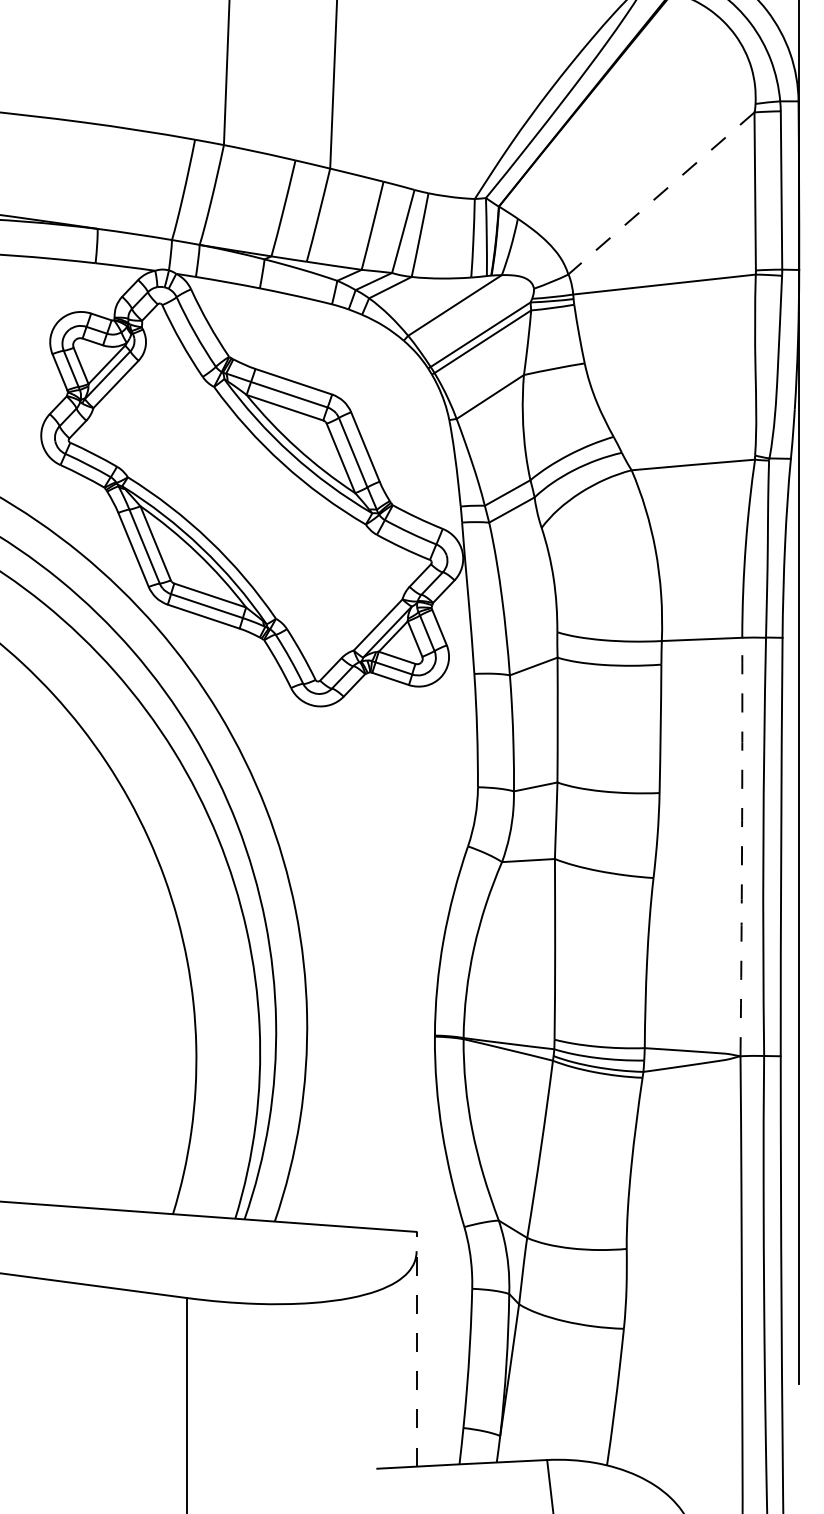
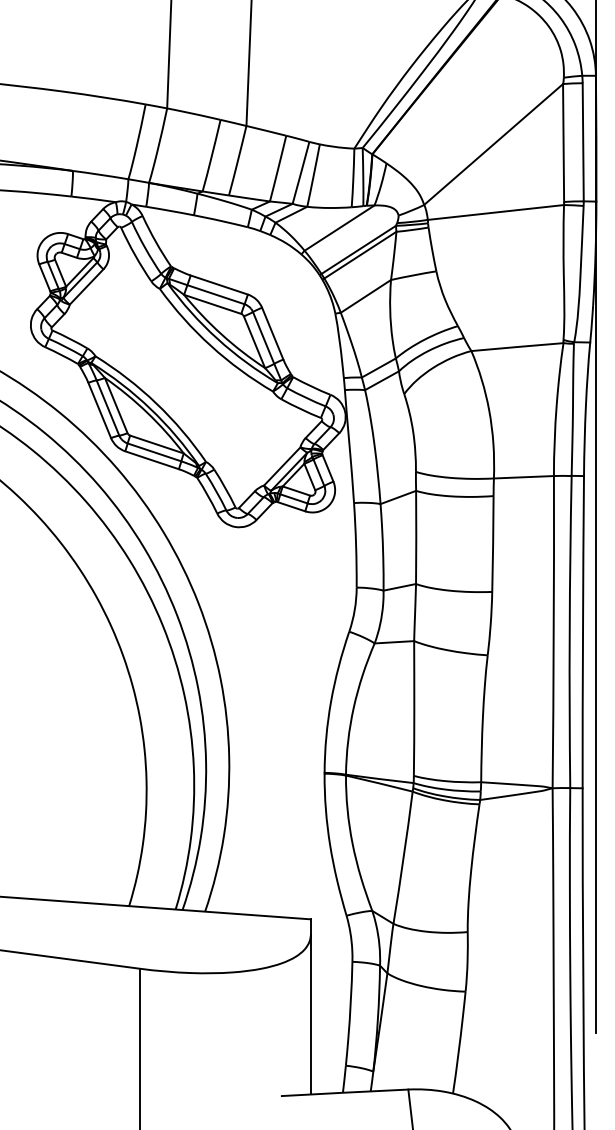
line: (661, 193) -> (493, 144), dashed -> solid
arc: (741, 847) -> (553, 632), dashed -> solid
line: (416, 1348) -> (310, 1006), dashed -> solid

